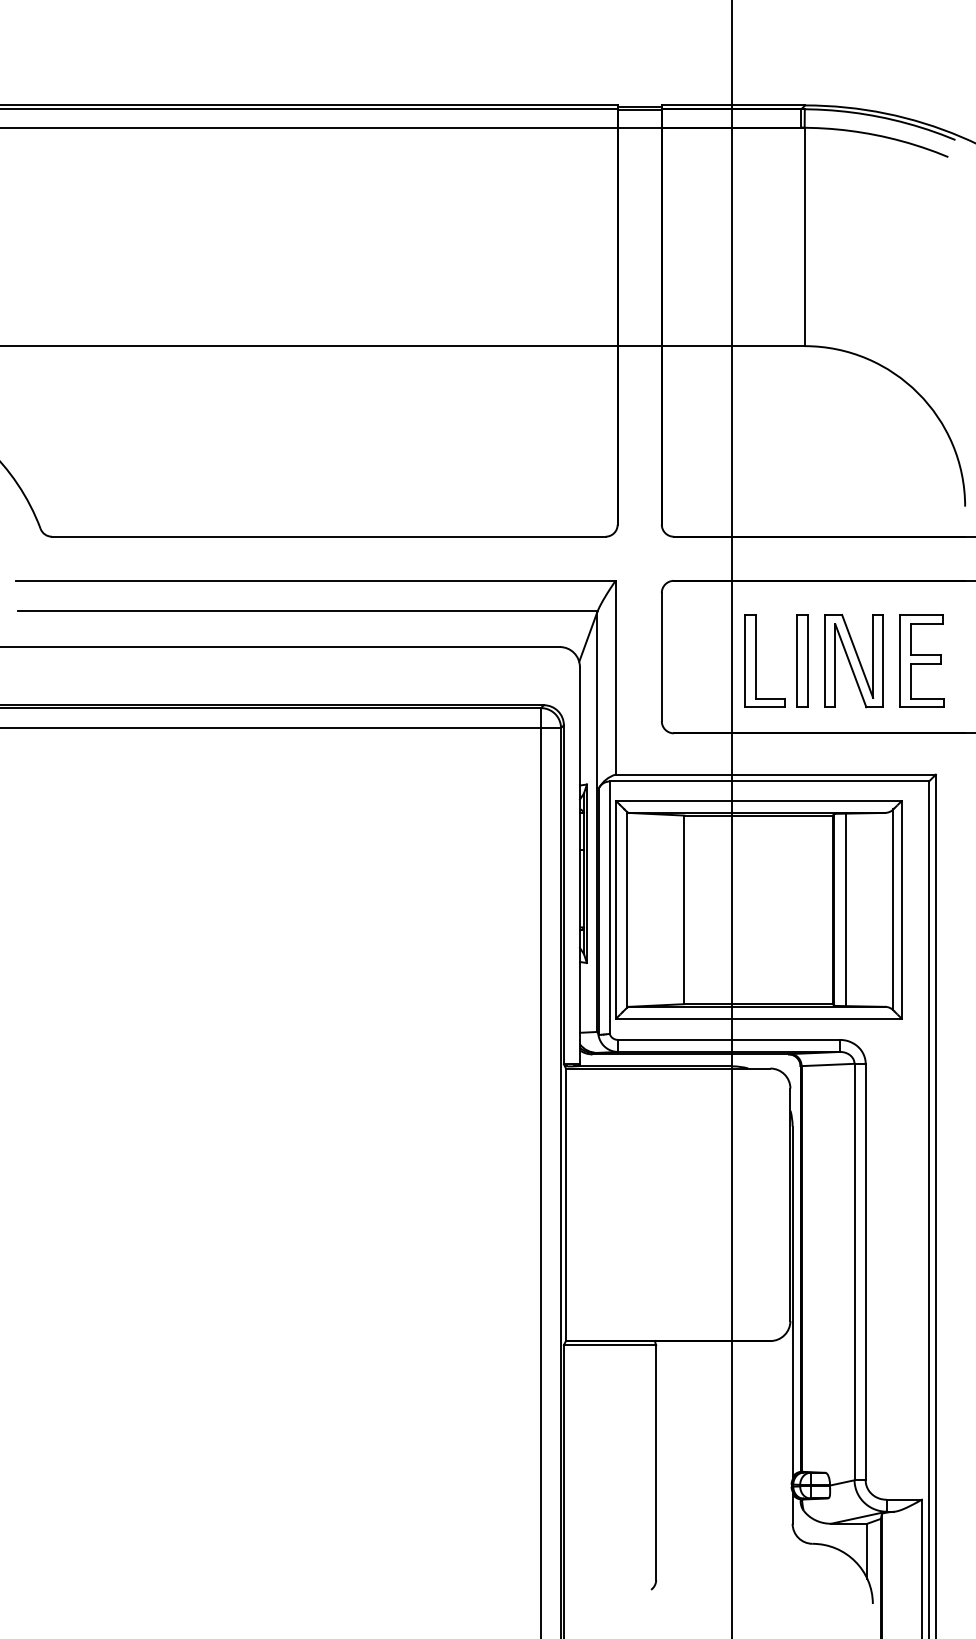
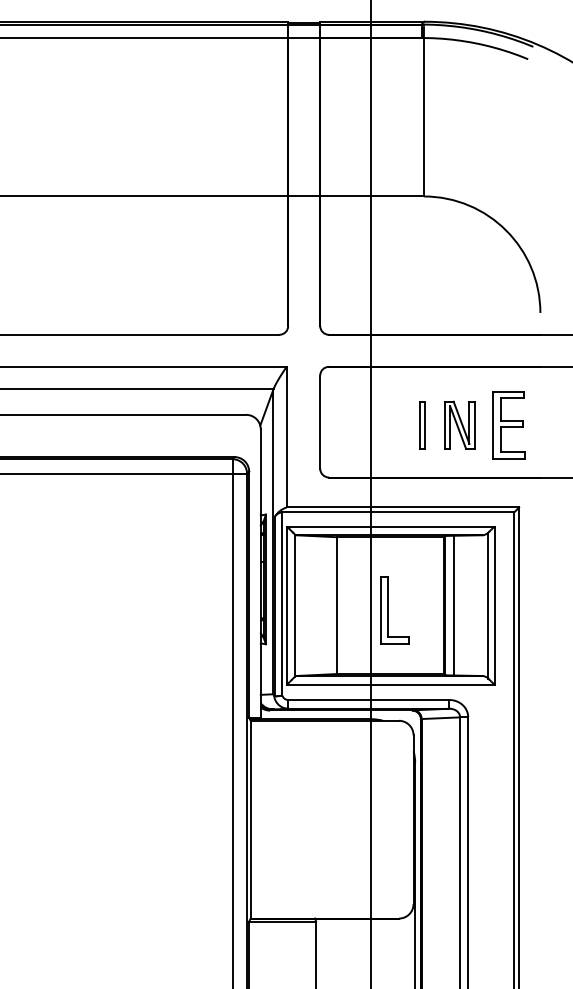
part: (756, 660) -> (388, 609), moved
part: (802, 660) -> (422, 424), size x0.7
part: (853, 661) -> (459, 425), size x0.7

